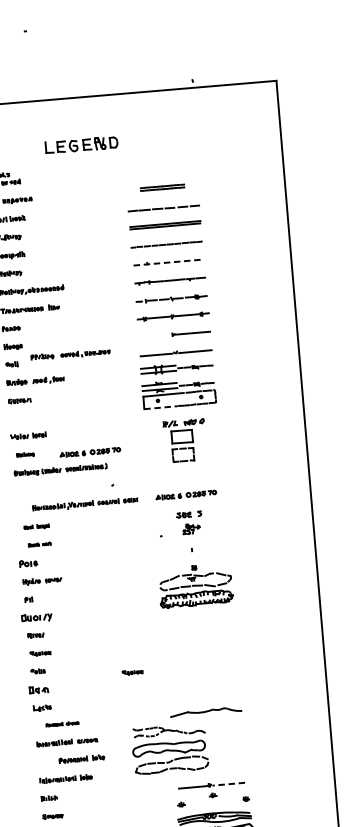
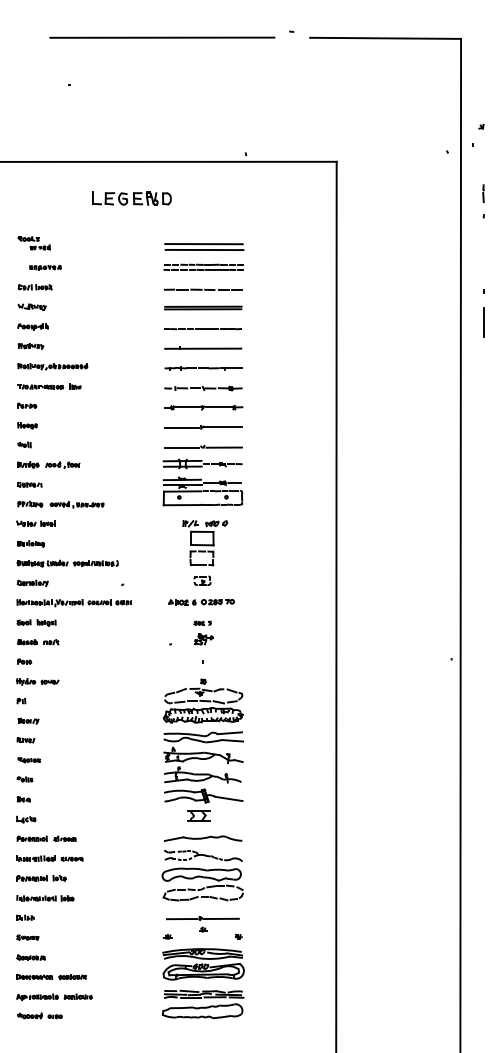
part: (81, 144) -> (131, 198), moved
line: (160, 166) -> (203, 244), added
line: (161, 171) -> (204, 249), added
part: (162, 187) -> (203, 266), size x1.67
line: (168, 262) -> (203, 348), dashed -> solid
line: (154, 336) -> (181, 427), added
part: (70, 354) -> (60, 504), moved
line: (161, 407) -> (182, 505), dashed -> solid
part: (90, 451) -> (101, 546), removed
part: (25, 454) -> (30, 543), size x1.43
part: (185, 475) -> (202, 580), added
part: (29, 490) -> (32, 582), added
part: (84, 504) -> (73, 603), moved
part: (188, 513) -> (202, 622), size x0.62
part: (36, 526) -> (36, 622), size x1.43
part: (39, 544) -> (38, 642), size x1.67
part: (28, 563) -> (24, 661), size x0.71
part: (36, 617) -> (28, 720), size x0.62
part: (201, 654) -> (203, 776), added
part: (132, 672) -> (127, 789), removed
part: (38, 689) -> (23, 799), size x0.62
part: (62, 723) -> (46, 838), size x1.67
part: (169, 749) -> (202, 875), moved
part: (82, 759) -> (41, 878), moved
line: (229, 783) -> (221, 918), dashed -> solid

